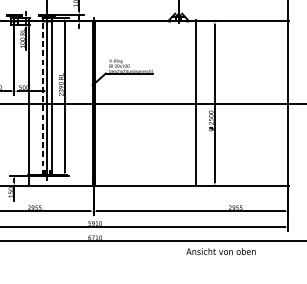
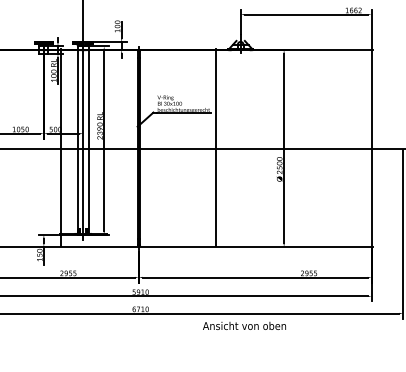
line: (42, 97) -> (77, 141), dashed -> solid
line: (196, 101) -> (216, 146), moved
text: (221, 251) -> (244, 325), moved

